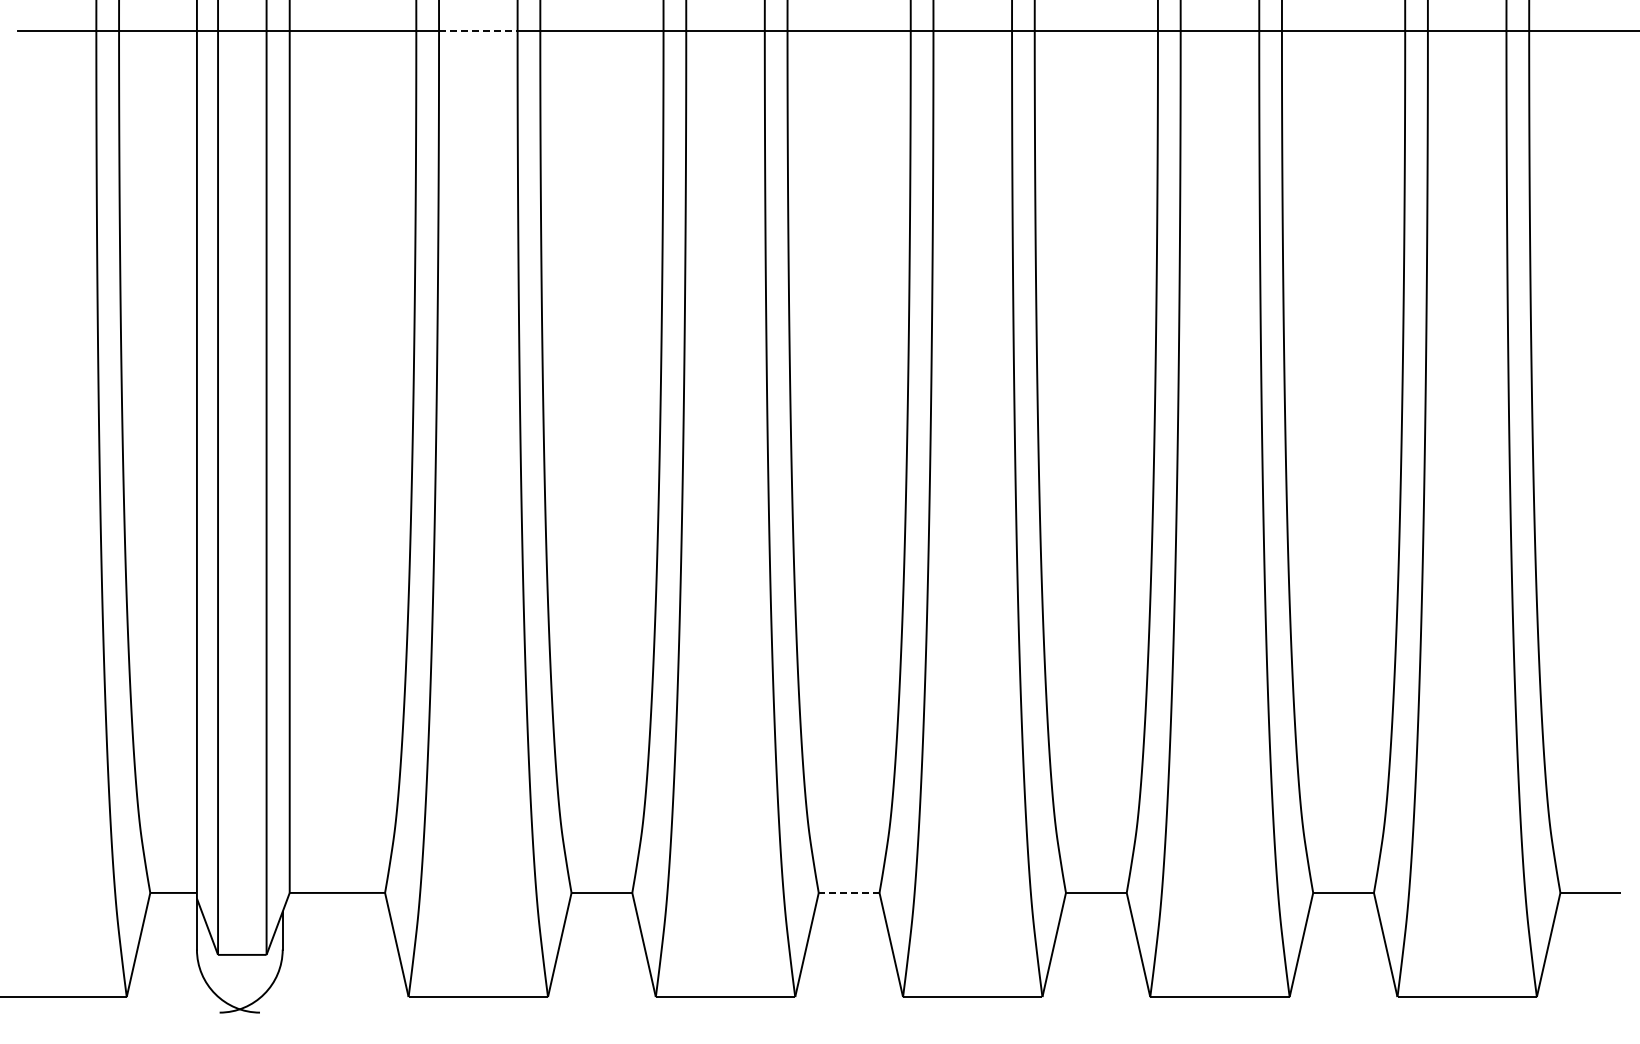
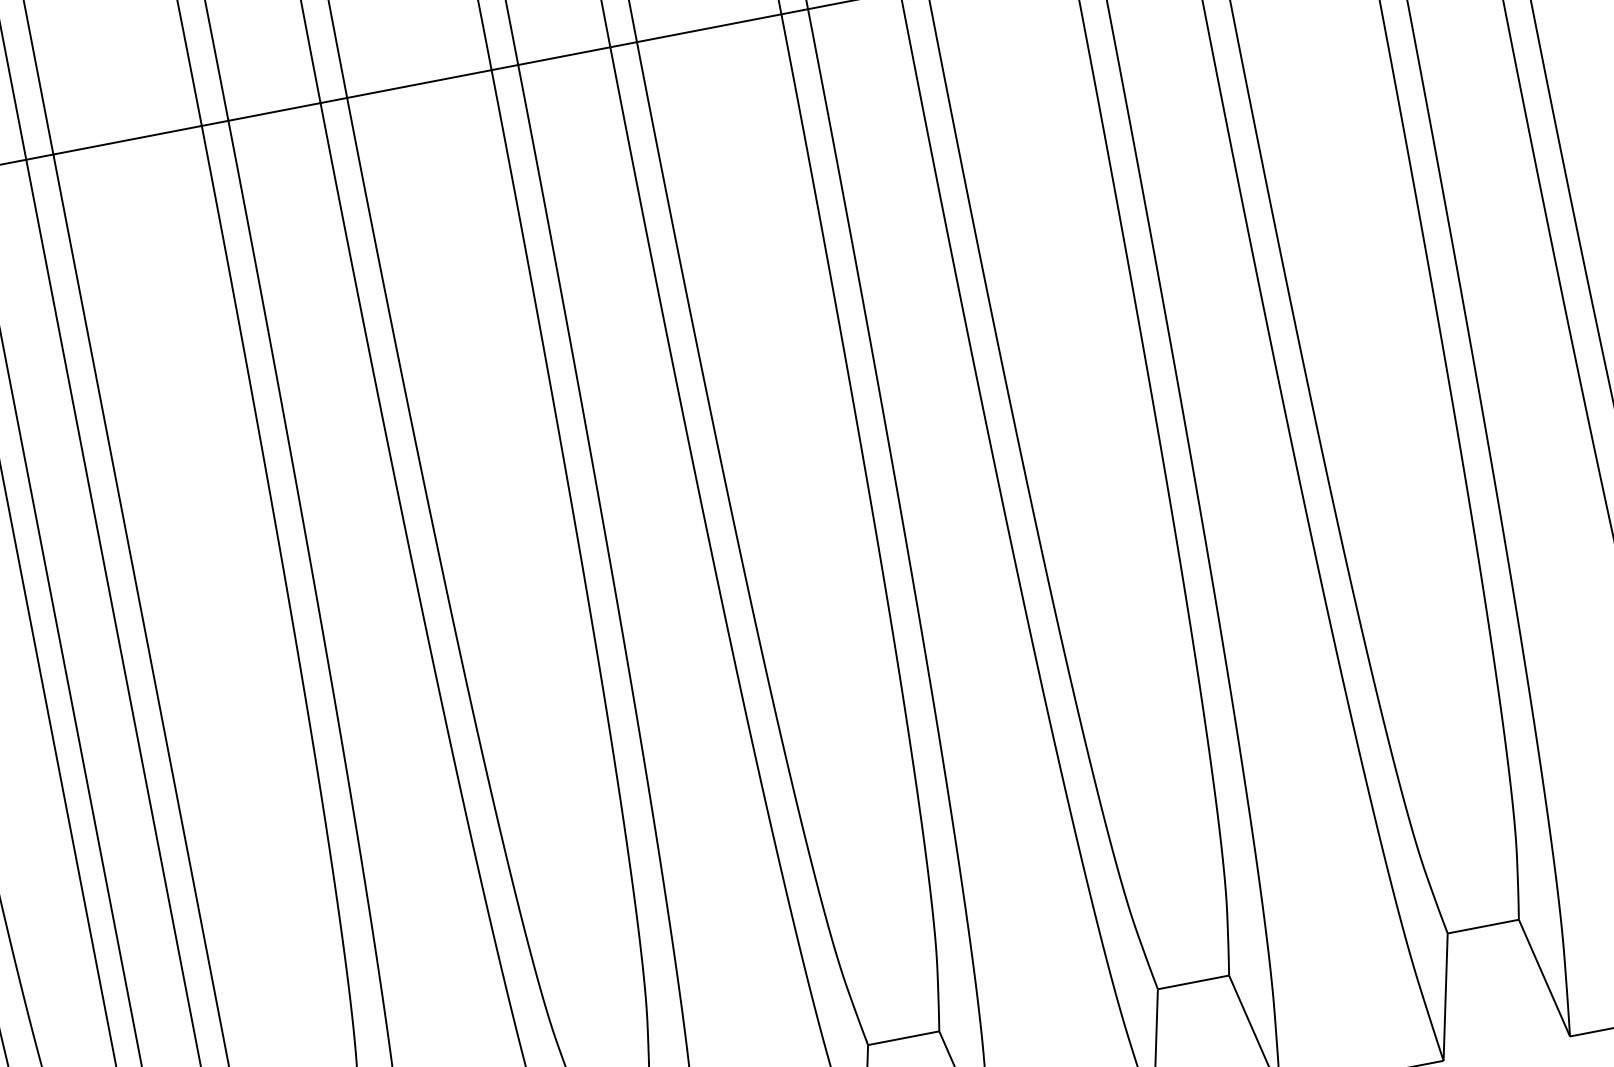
line: (478, 31) -> (274, 112), dashed -> solid
line: (848, 892) -> (902, 1037), dashed -> solid

